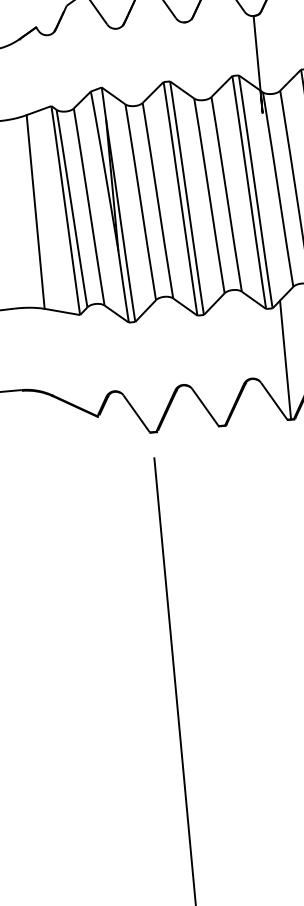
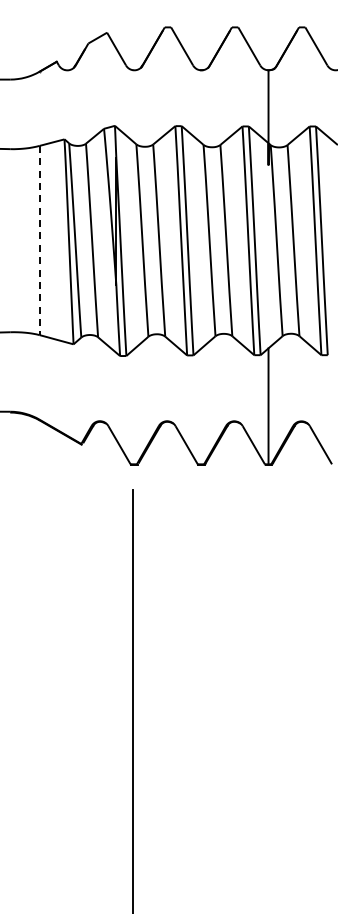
line: (35, 212) -> (39, 240), solid -> dashed

